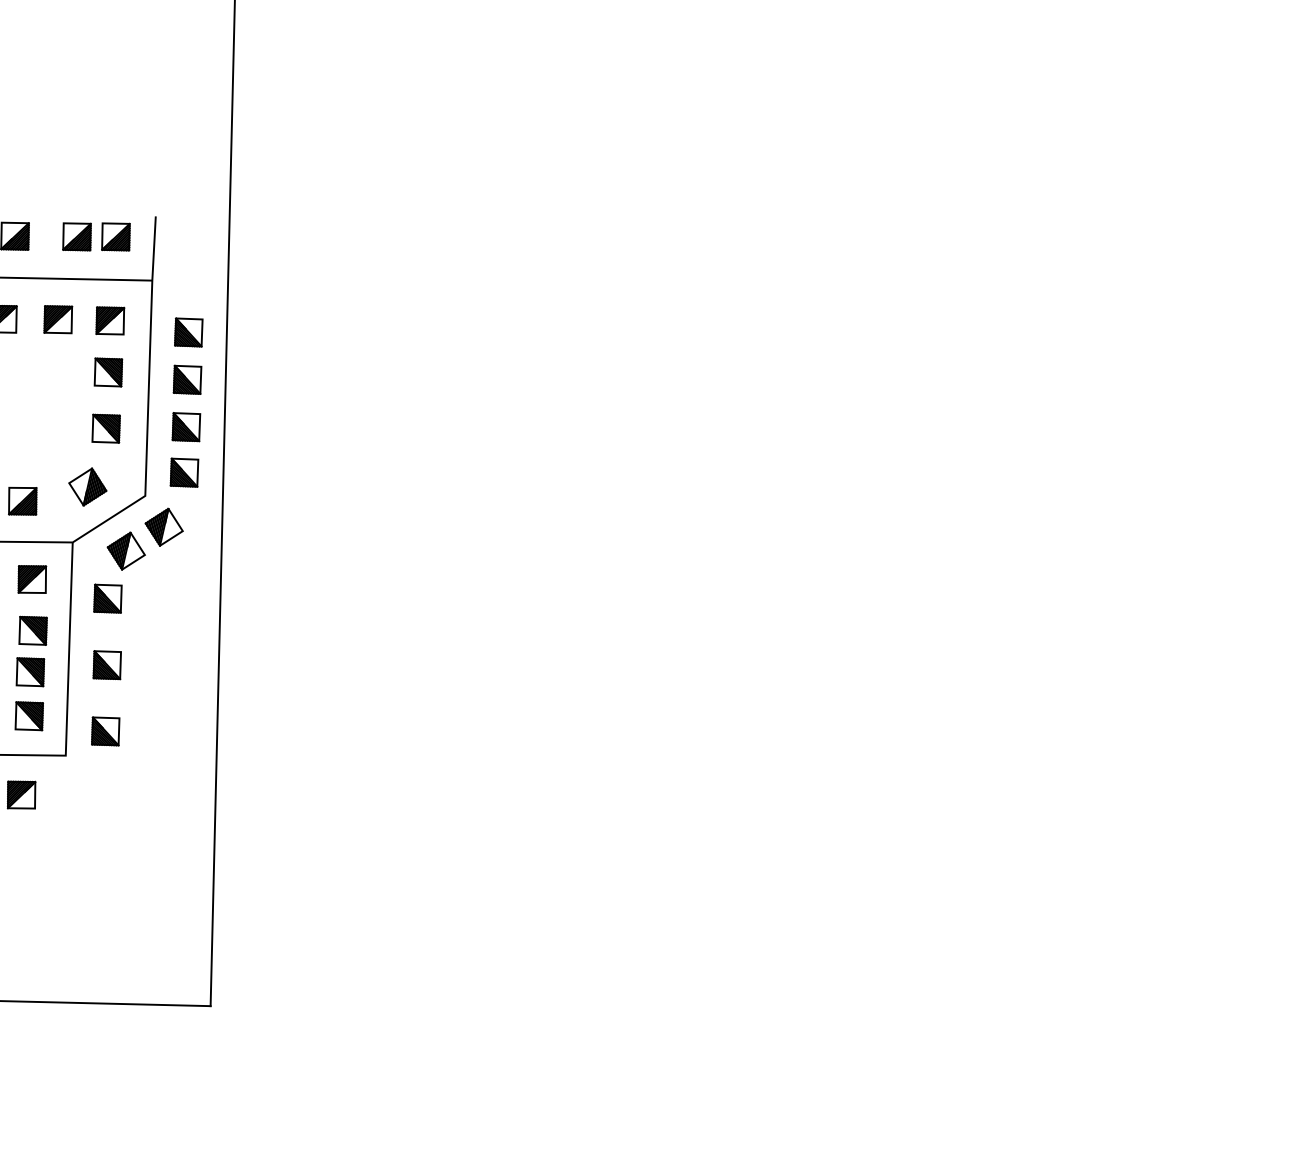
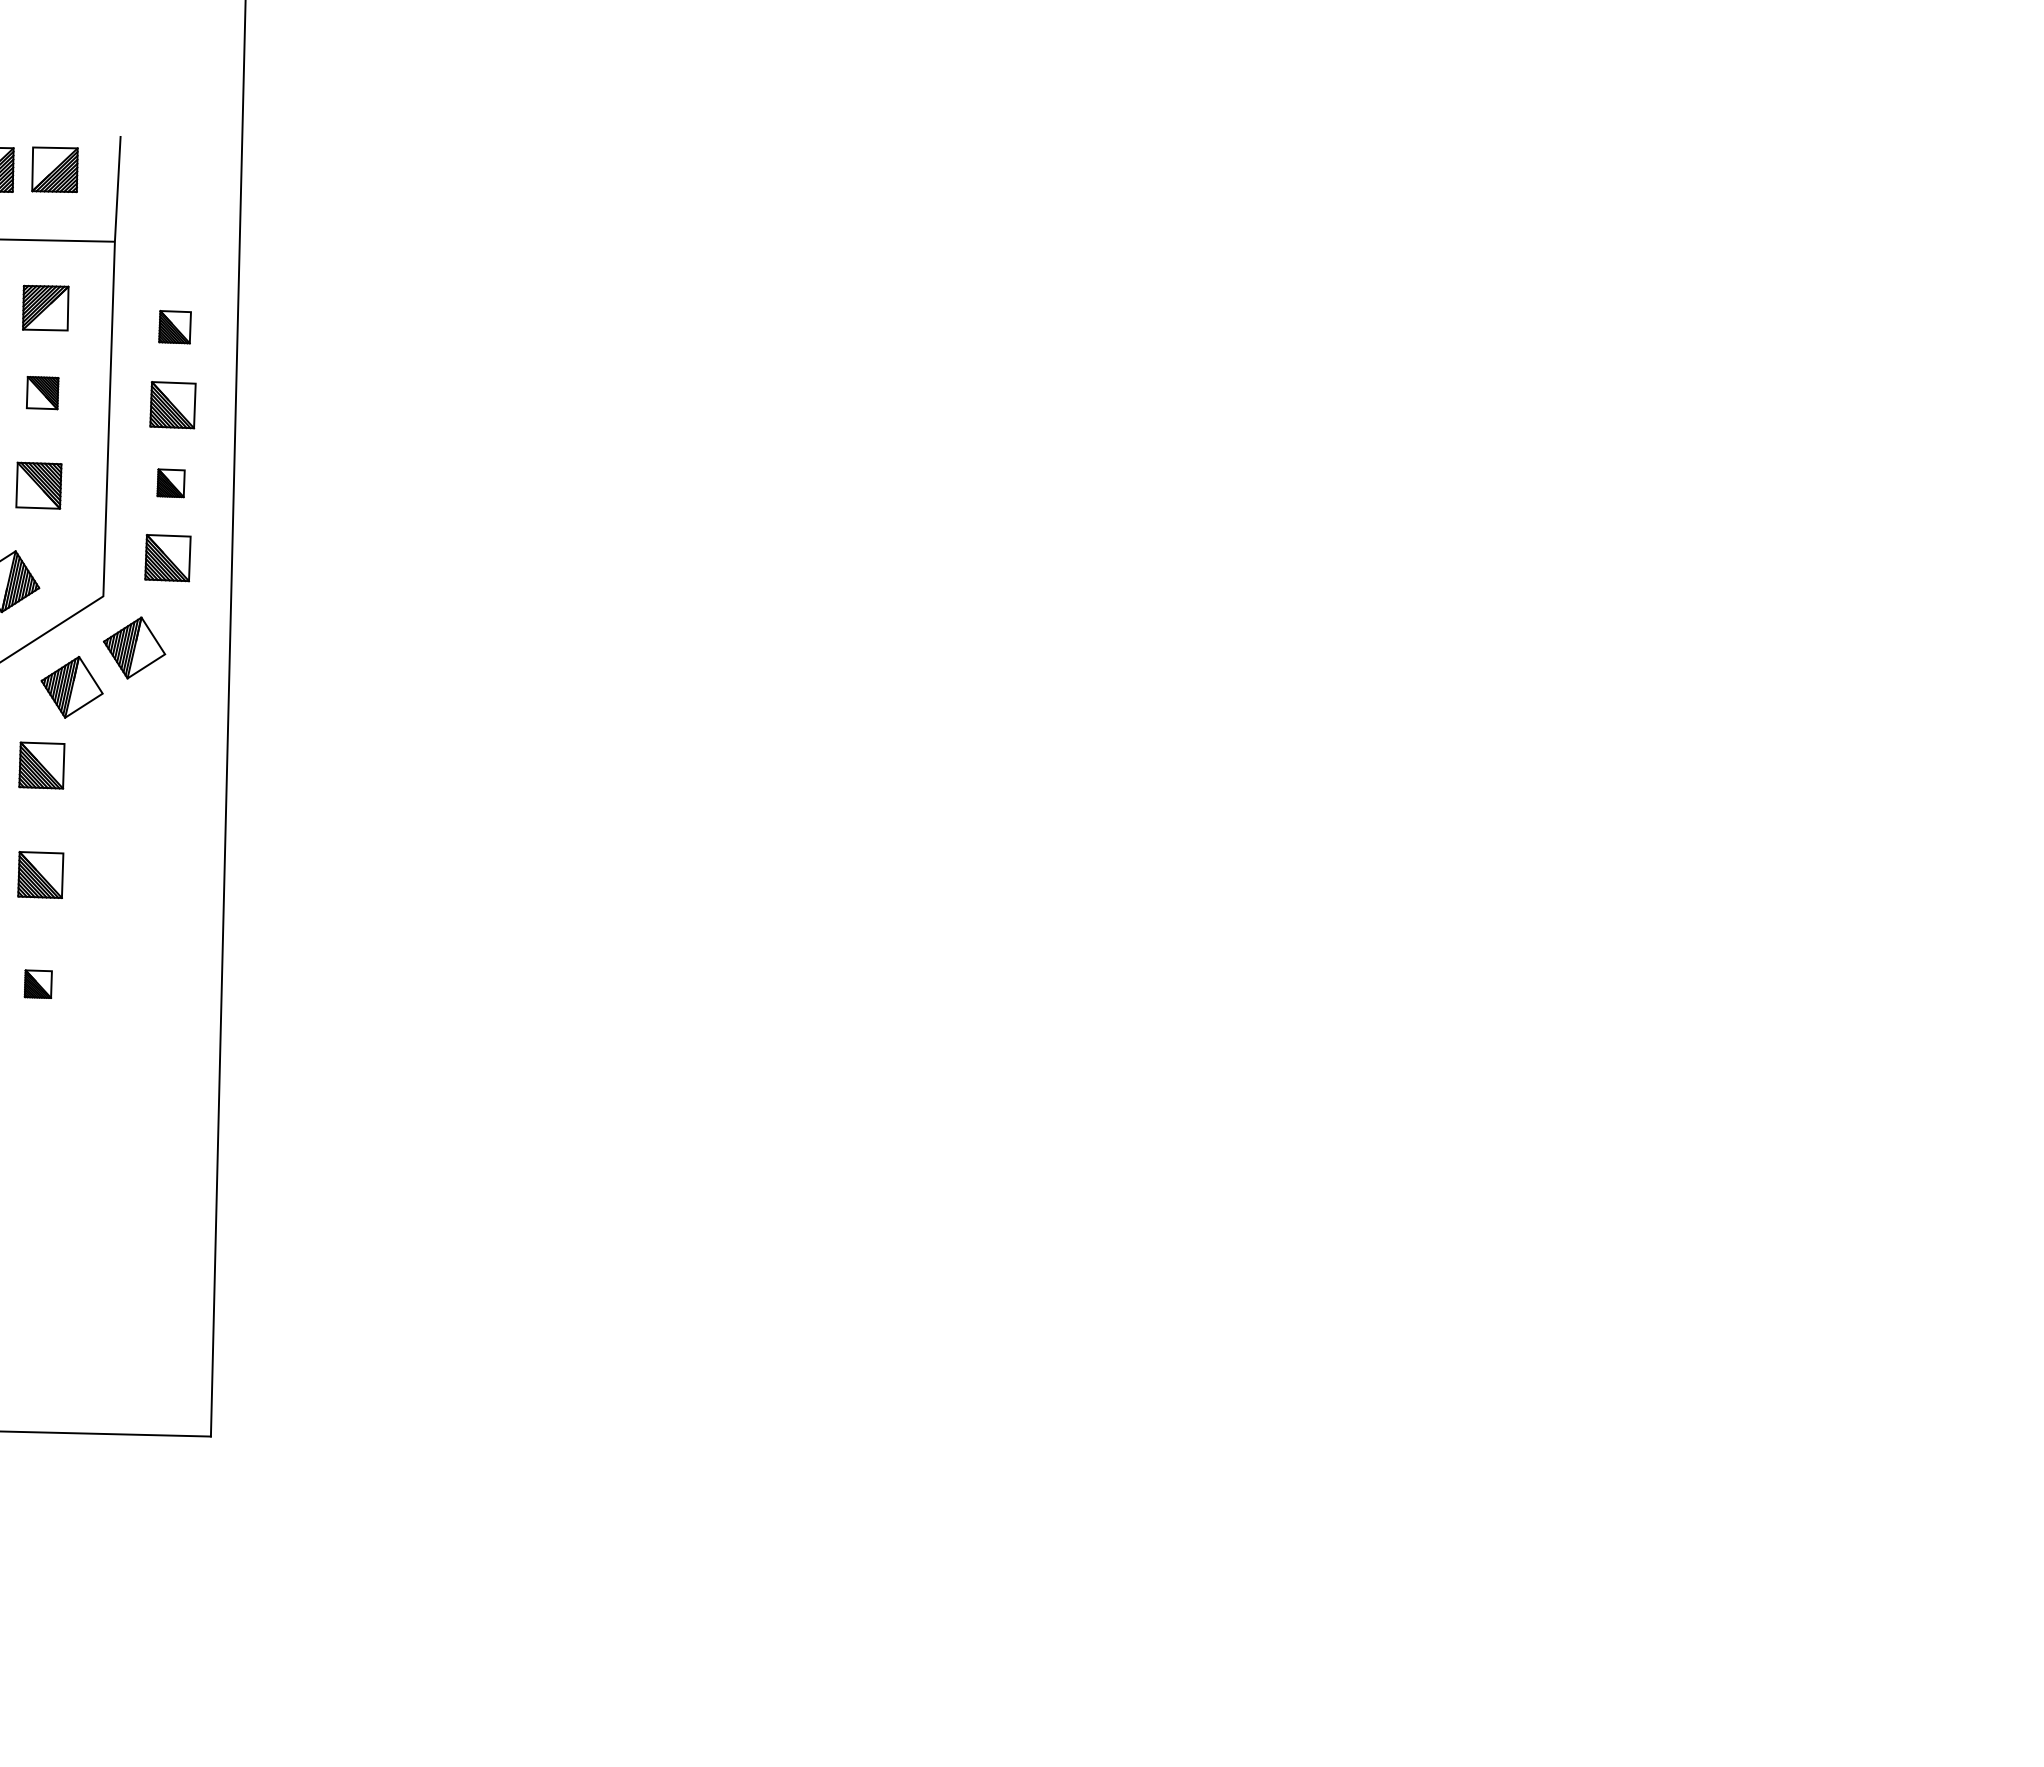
part: (188, 332) -> (174, 327), size x0.7
part: (108, 372) -> (42, 393), size x0.7
part: (186, 427) -> (171, 483), size x0.6
part: (105, 731) -> (37, 984), size x0.6

